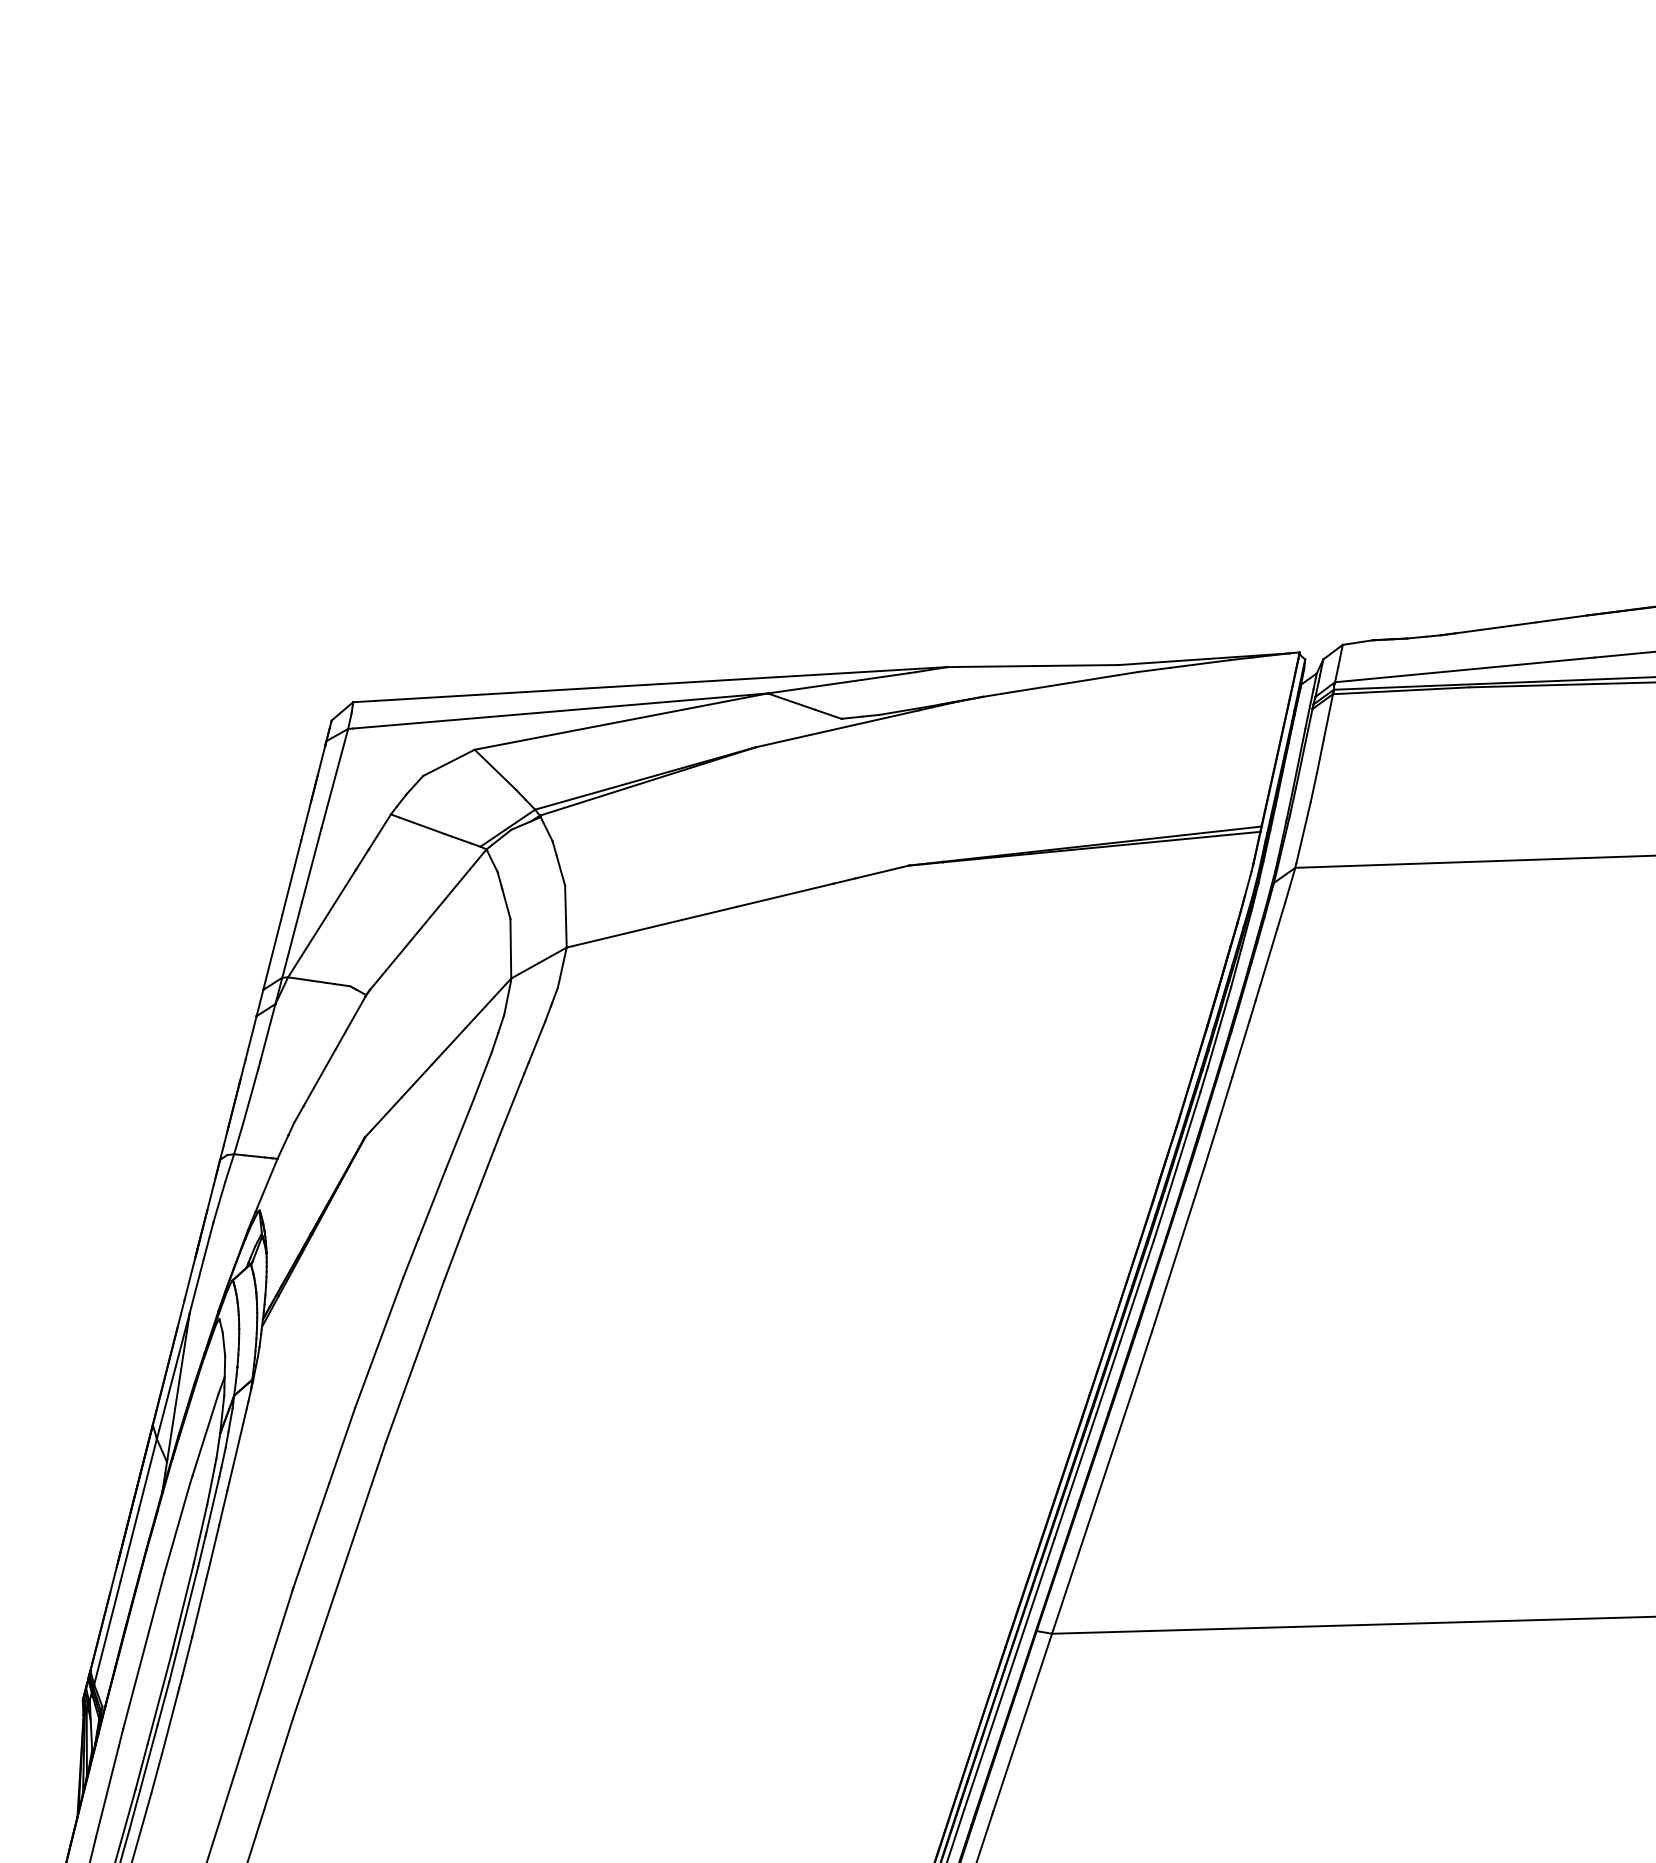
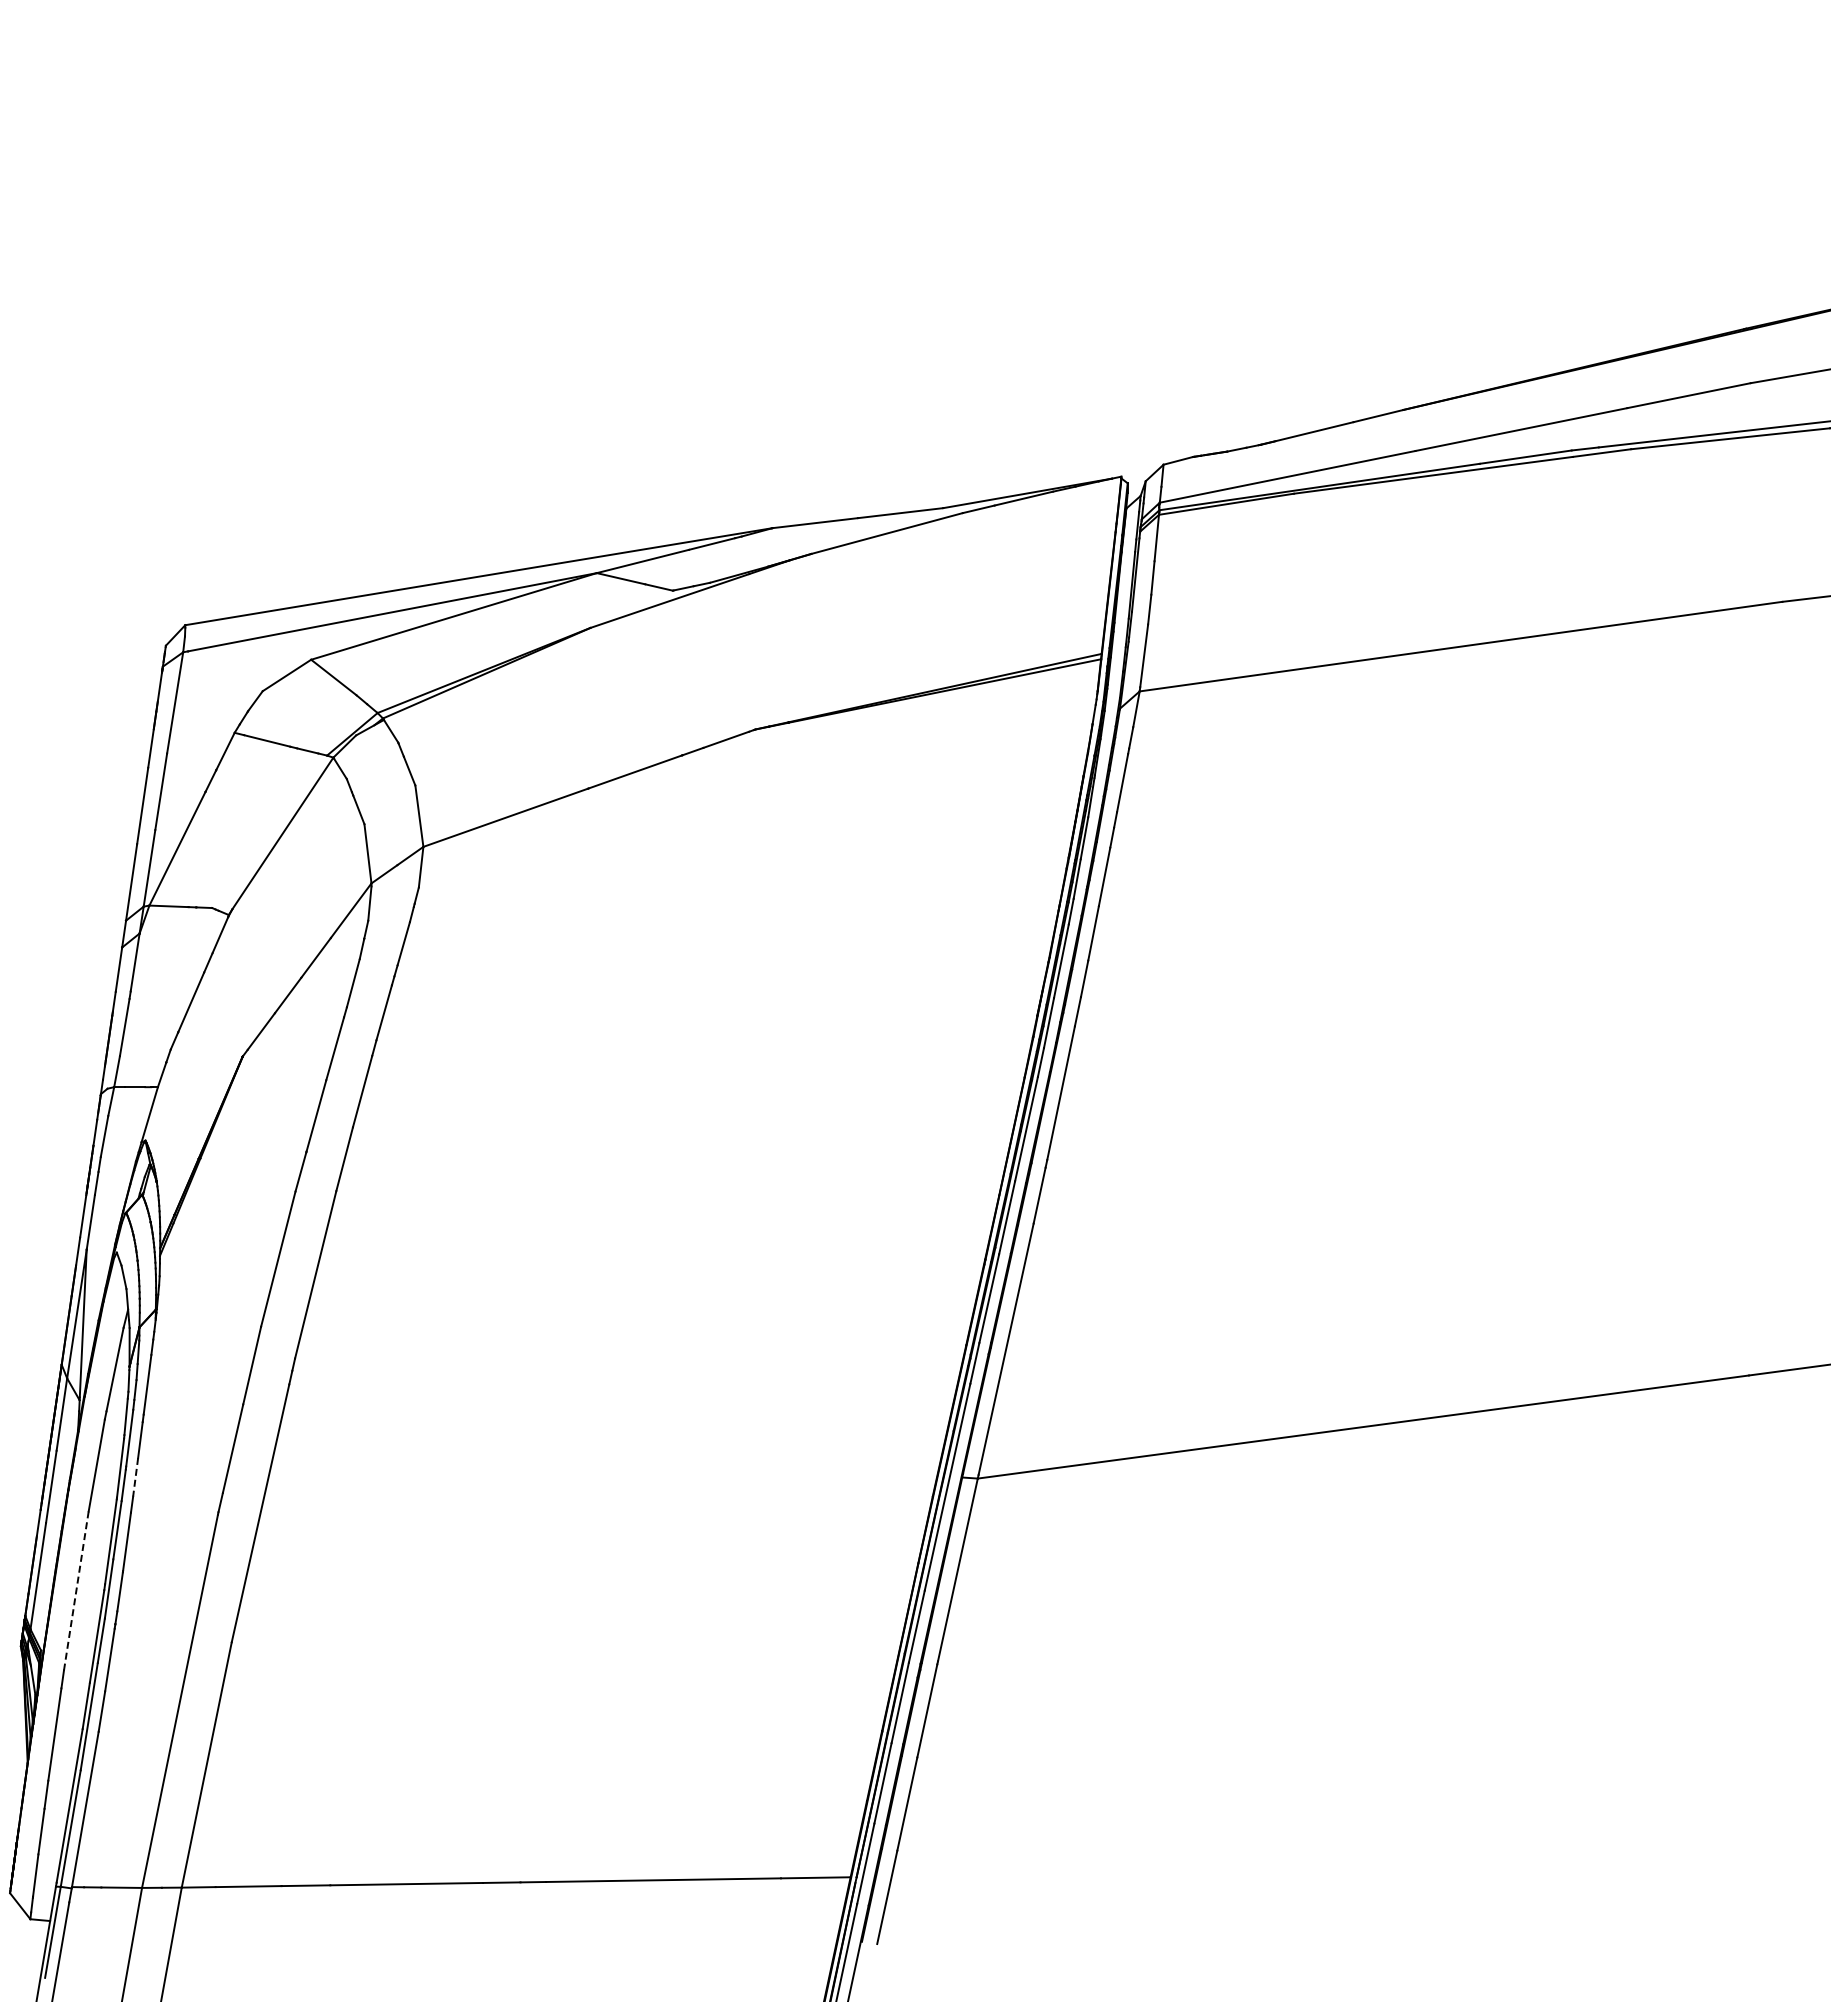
line: (214, 1544) -> (135, 1477), solid -> dashed
line: (143, 1651) -> (76, 1591), solid -> dashed

